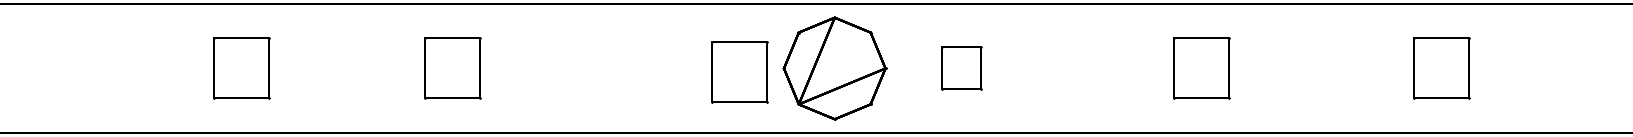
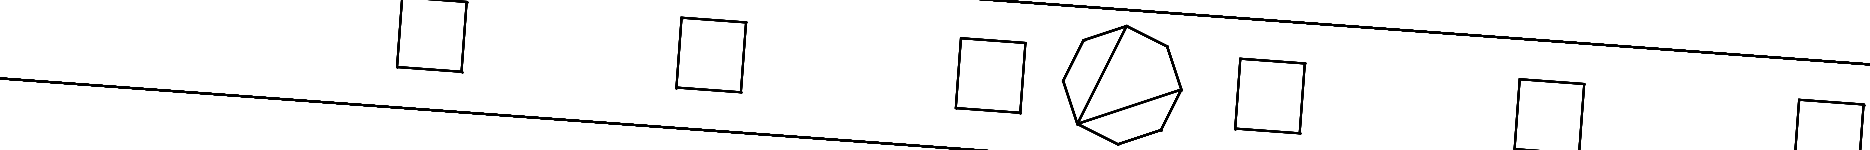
part: (452, 68) -> (710, 54), moved
part: (961, 68) -> (1269, 96), size x1.43
part: (739, 72) -> (990, 75), moved

